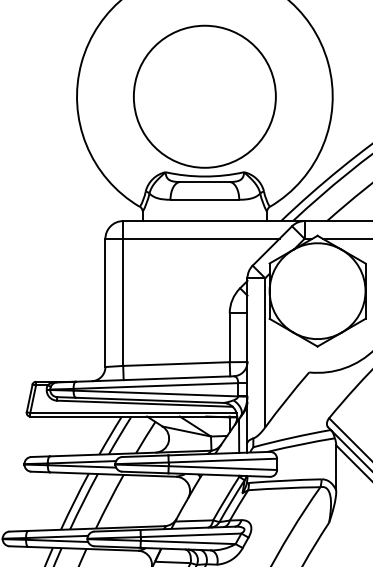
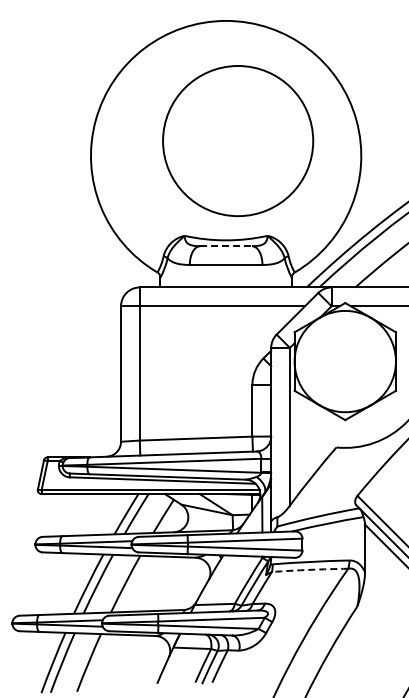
circle: (205, 96) -> (238, 140), moved
line: (205, 182) -> (226, 246), solid -> dashed
arc: (284, 487) -> (310, 569), solid -> dashed

